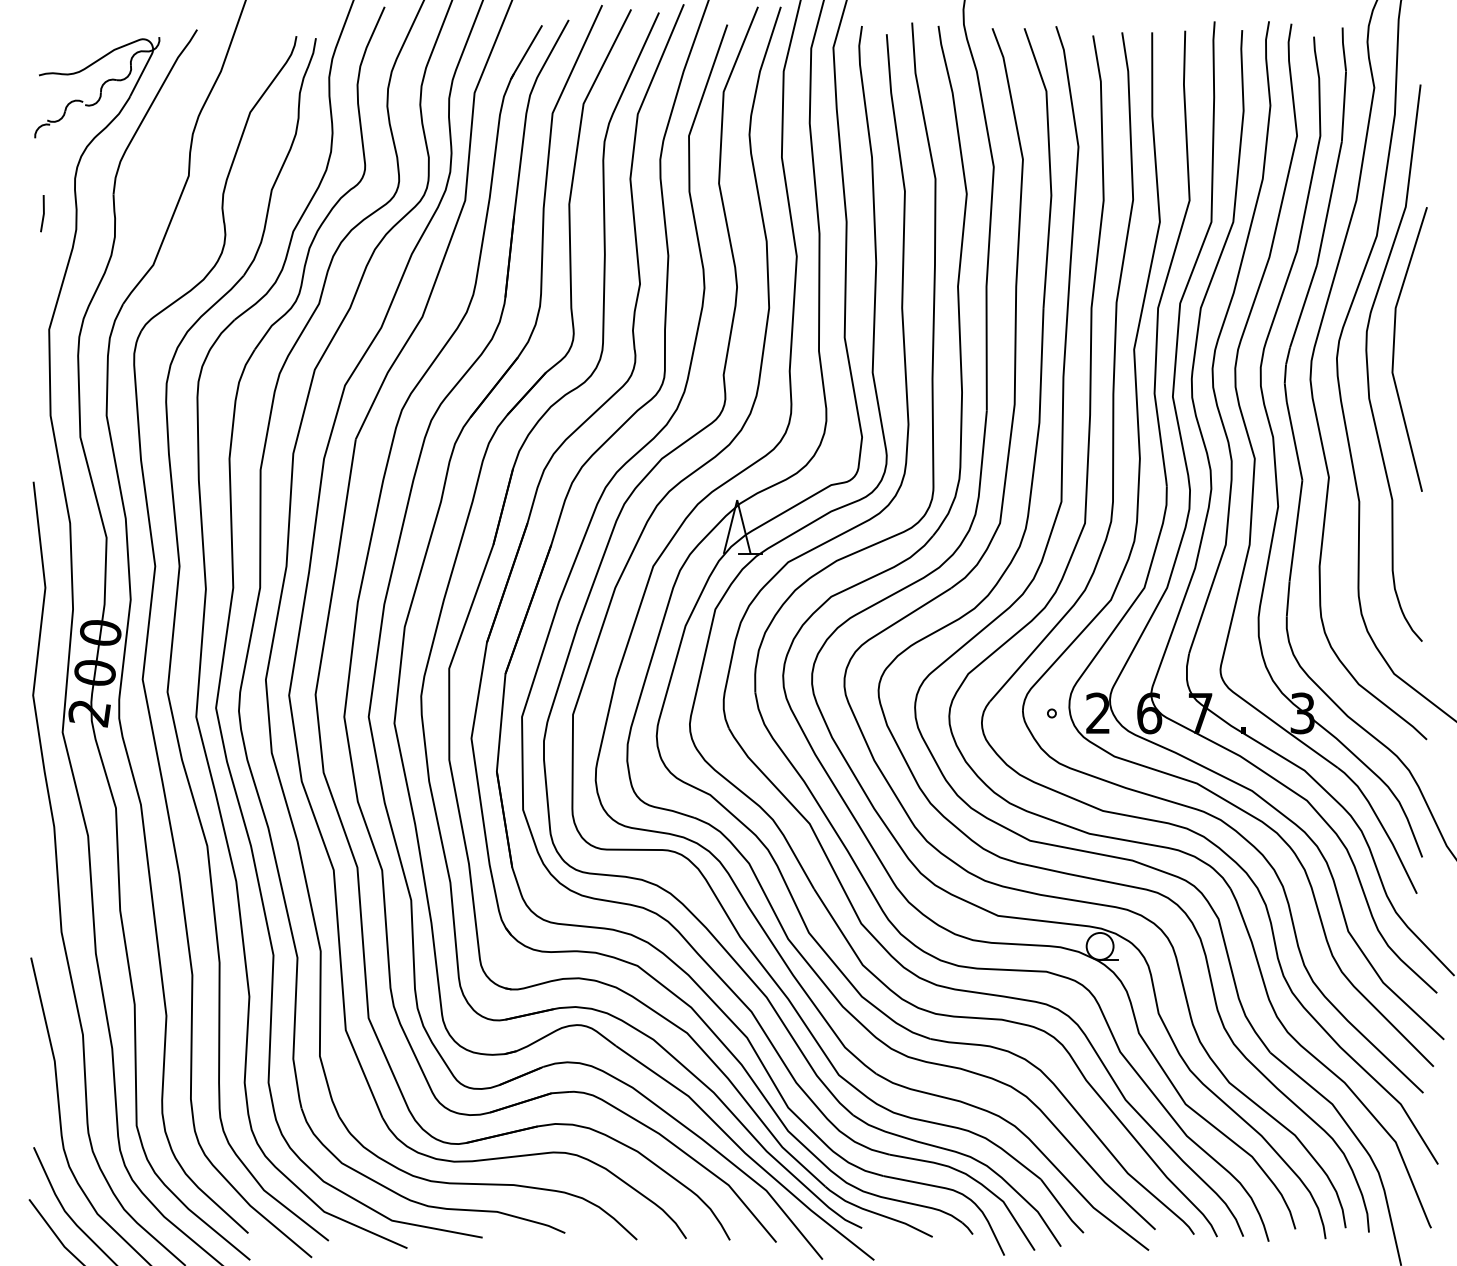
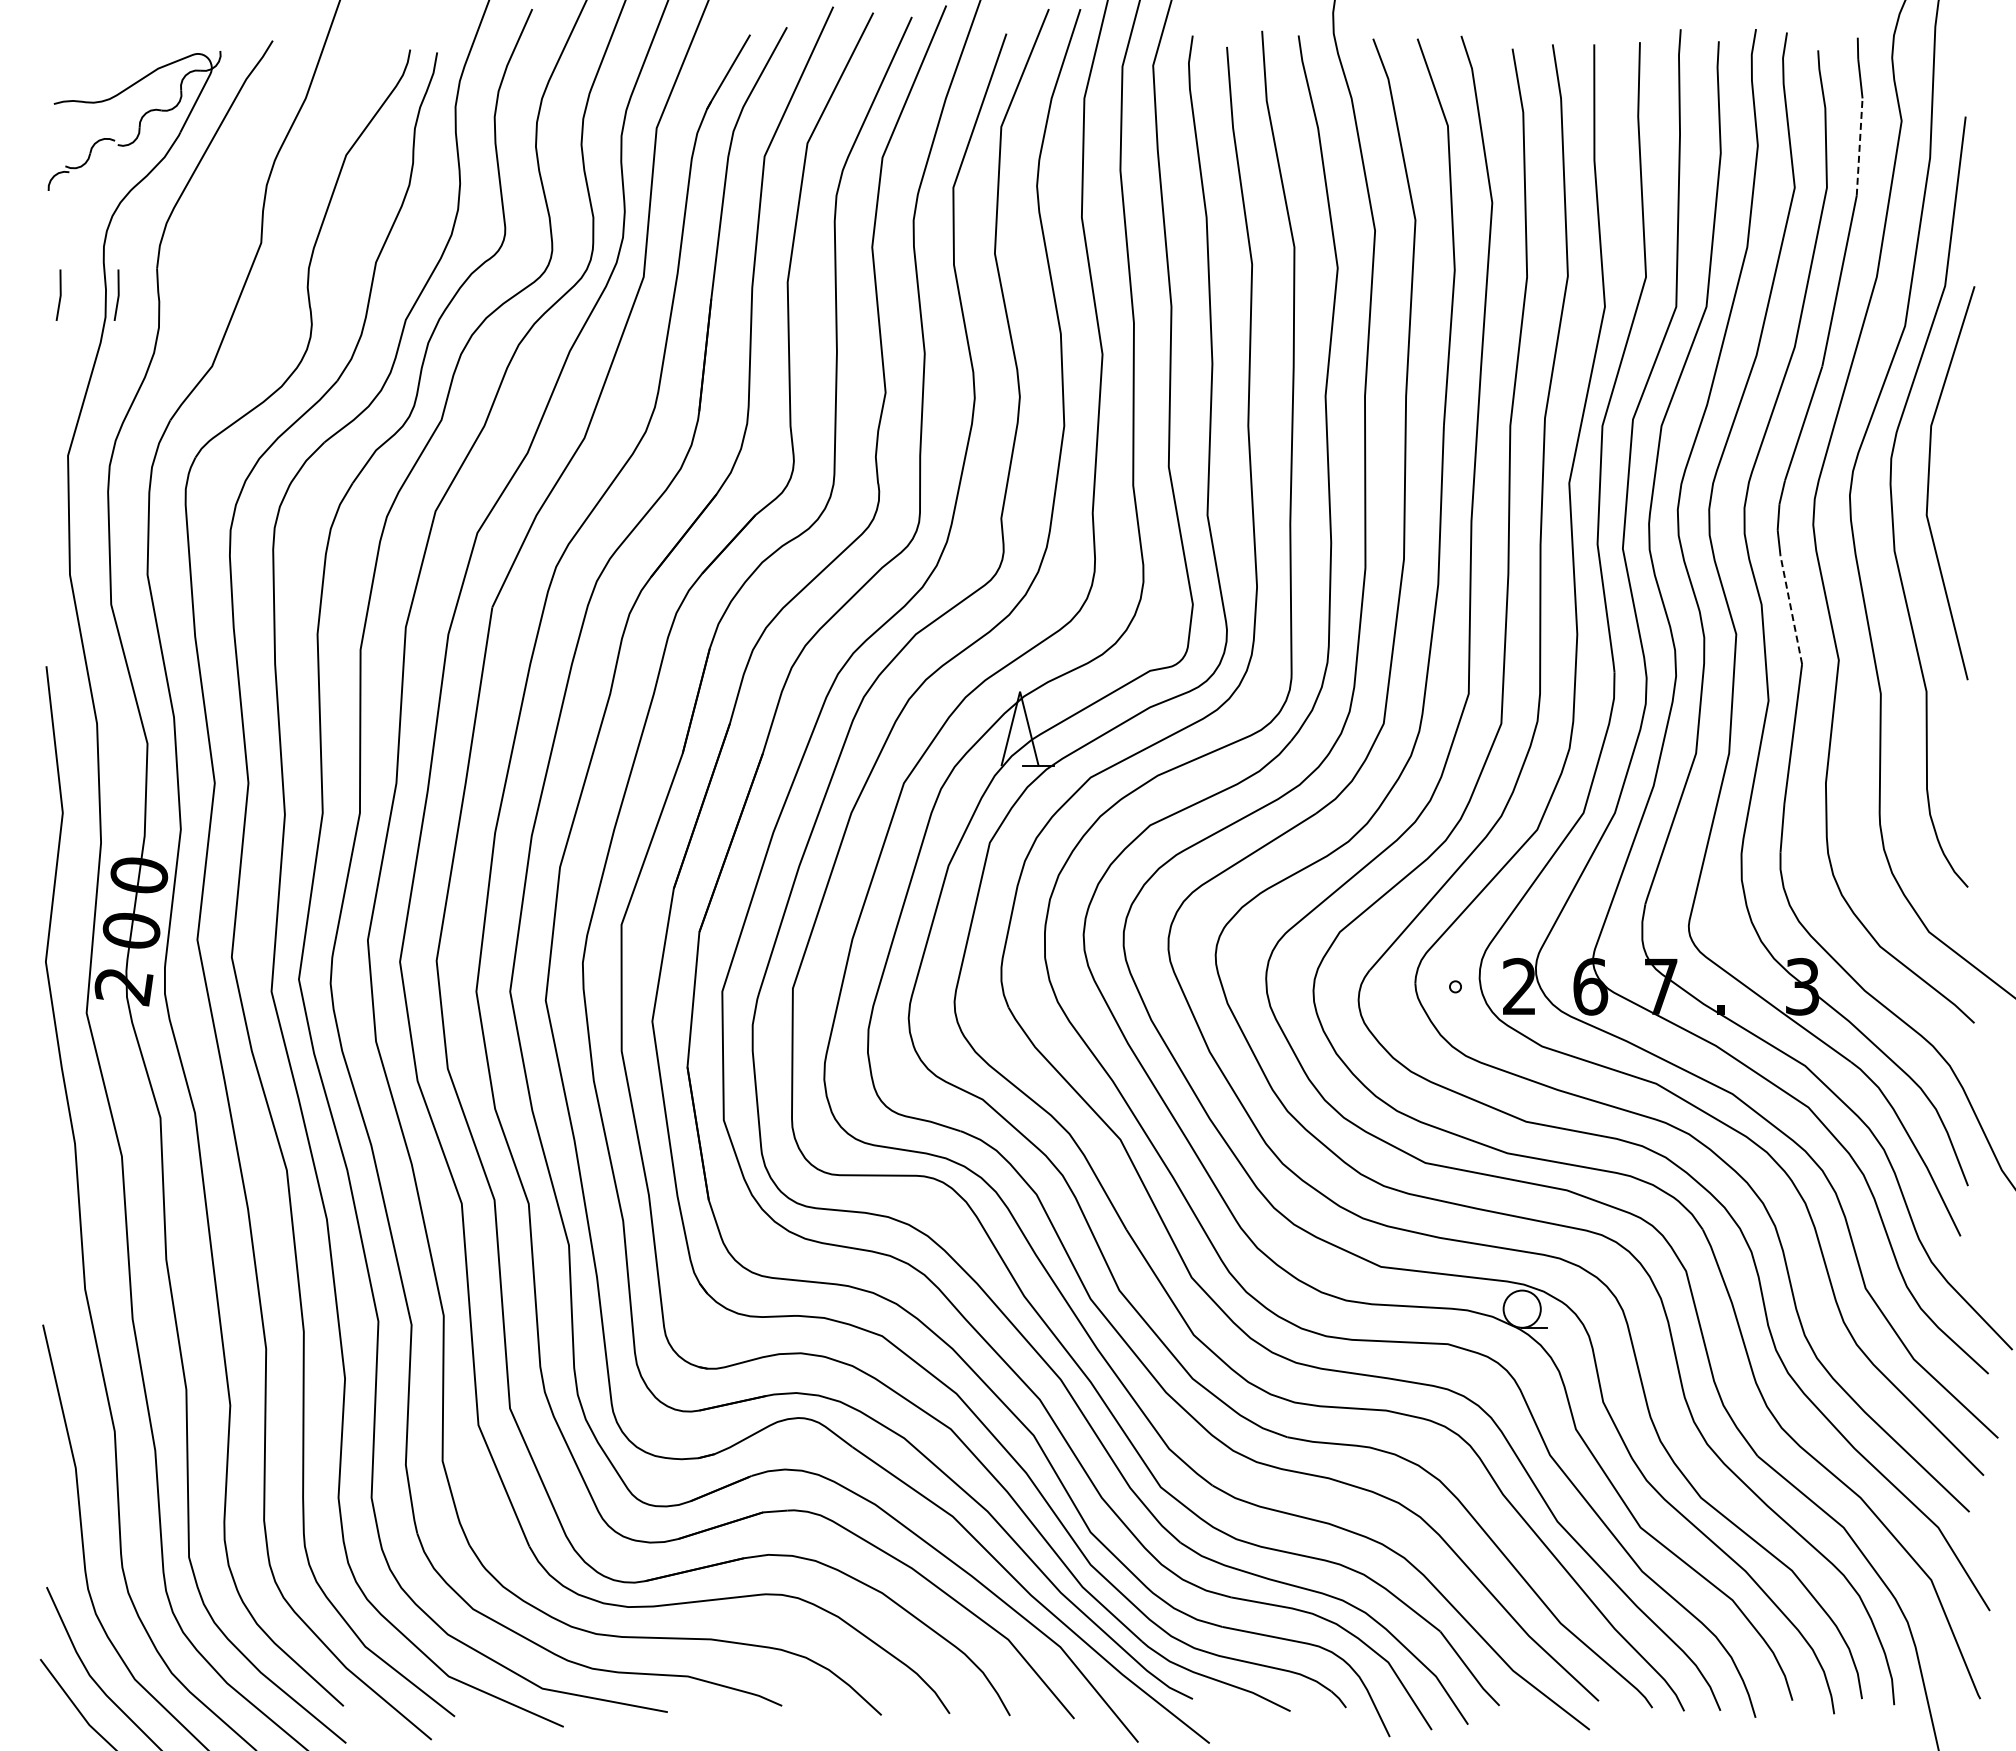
line: (1343, 106) -> (1859, 147), solid -> dashed
line: (84, 213) -> (117, 294), added
line: (1294, 440) -> (1791, 609), solid -> dashed

